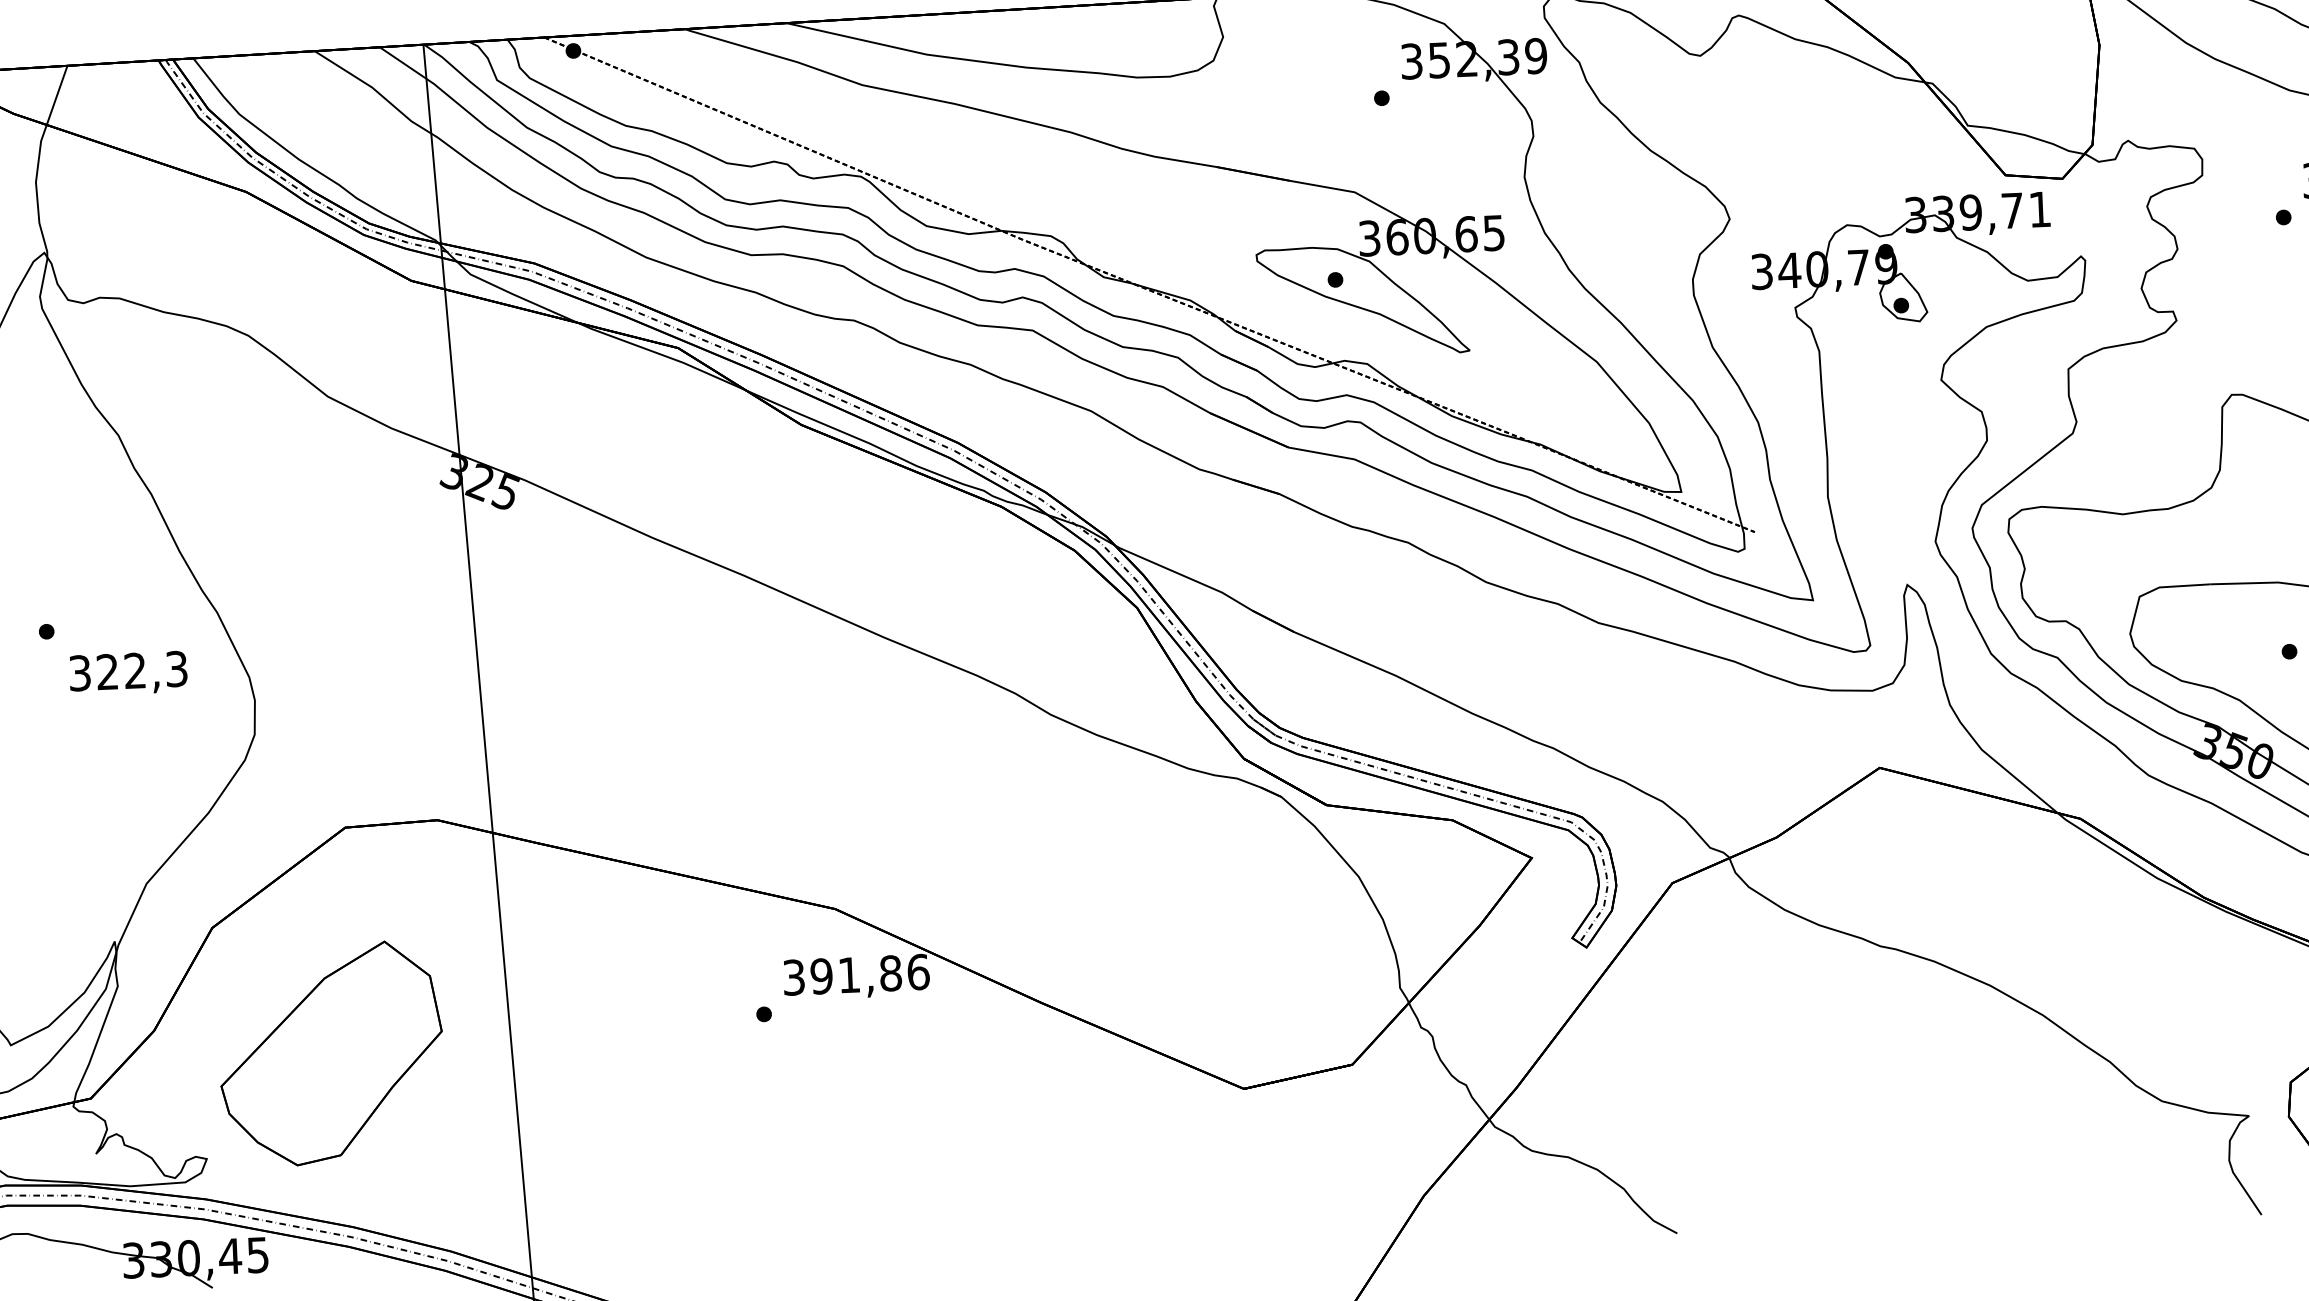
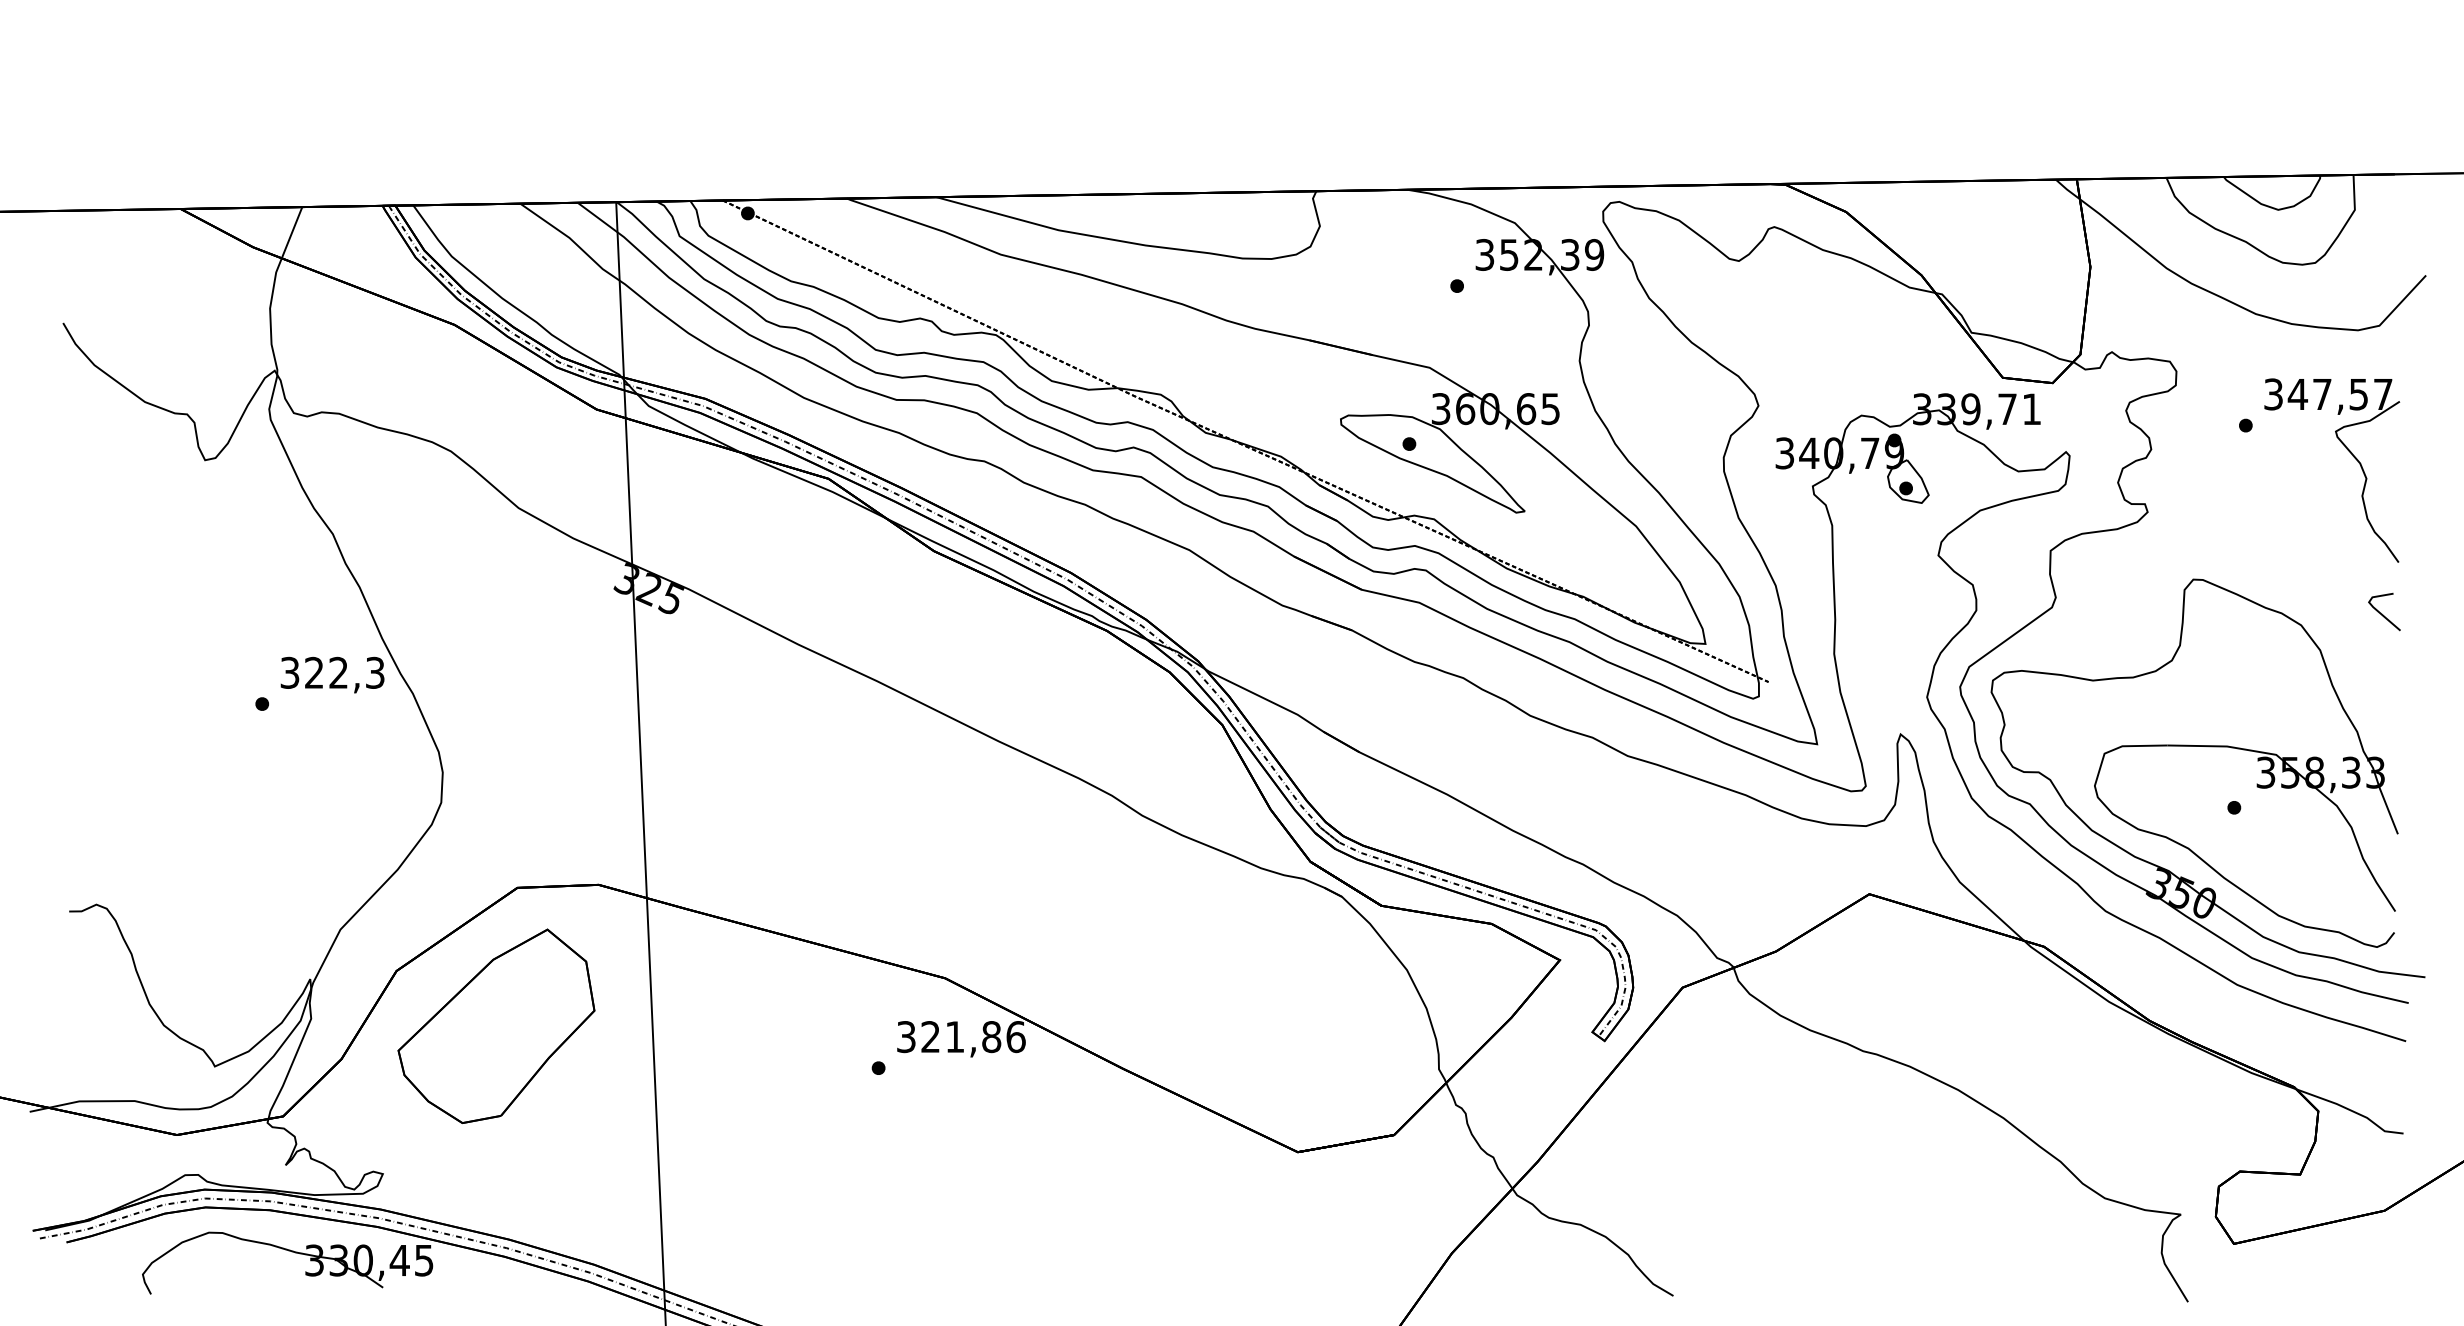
text: (128, 672) -> (332, 674), moved
text: (821, 976) -> (930, 1037), 391,86 -> 321,86
part: (331, 1052) -> (496, 1025), moved

